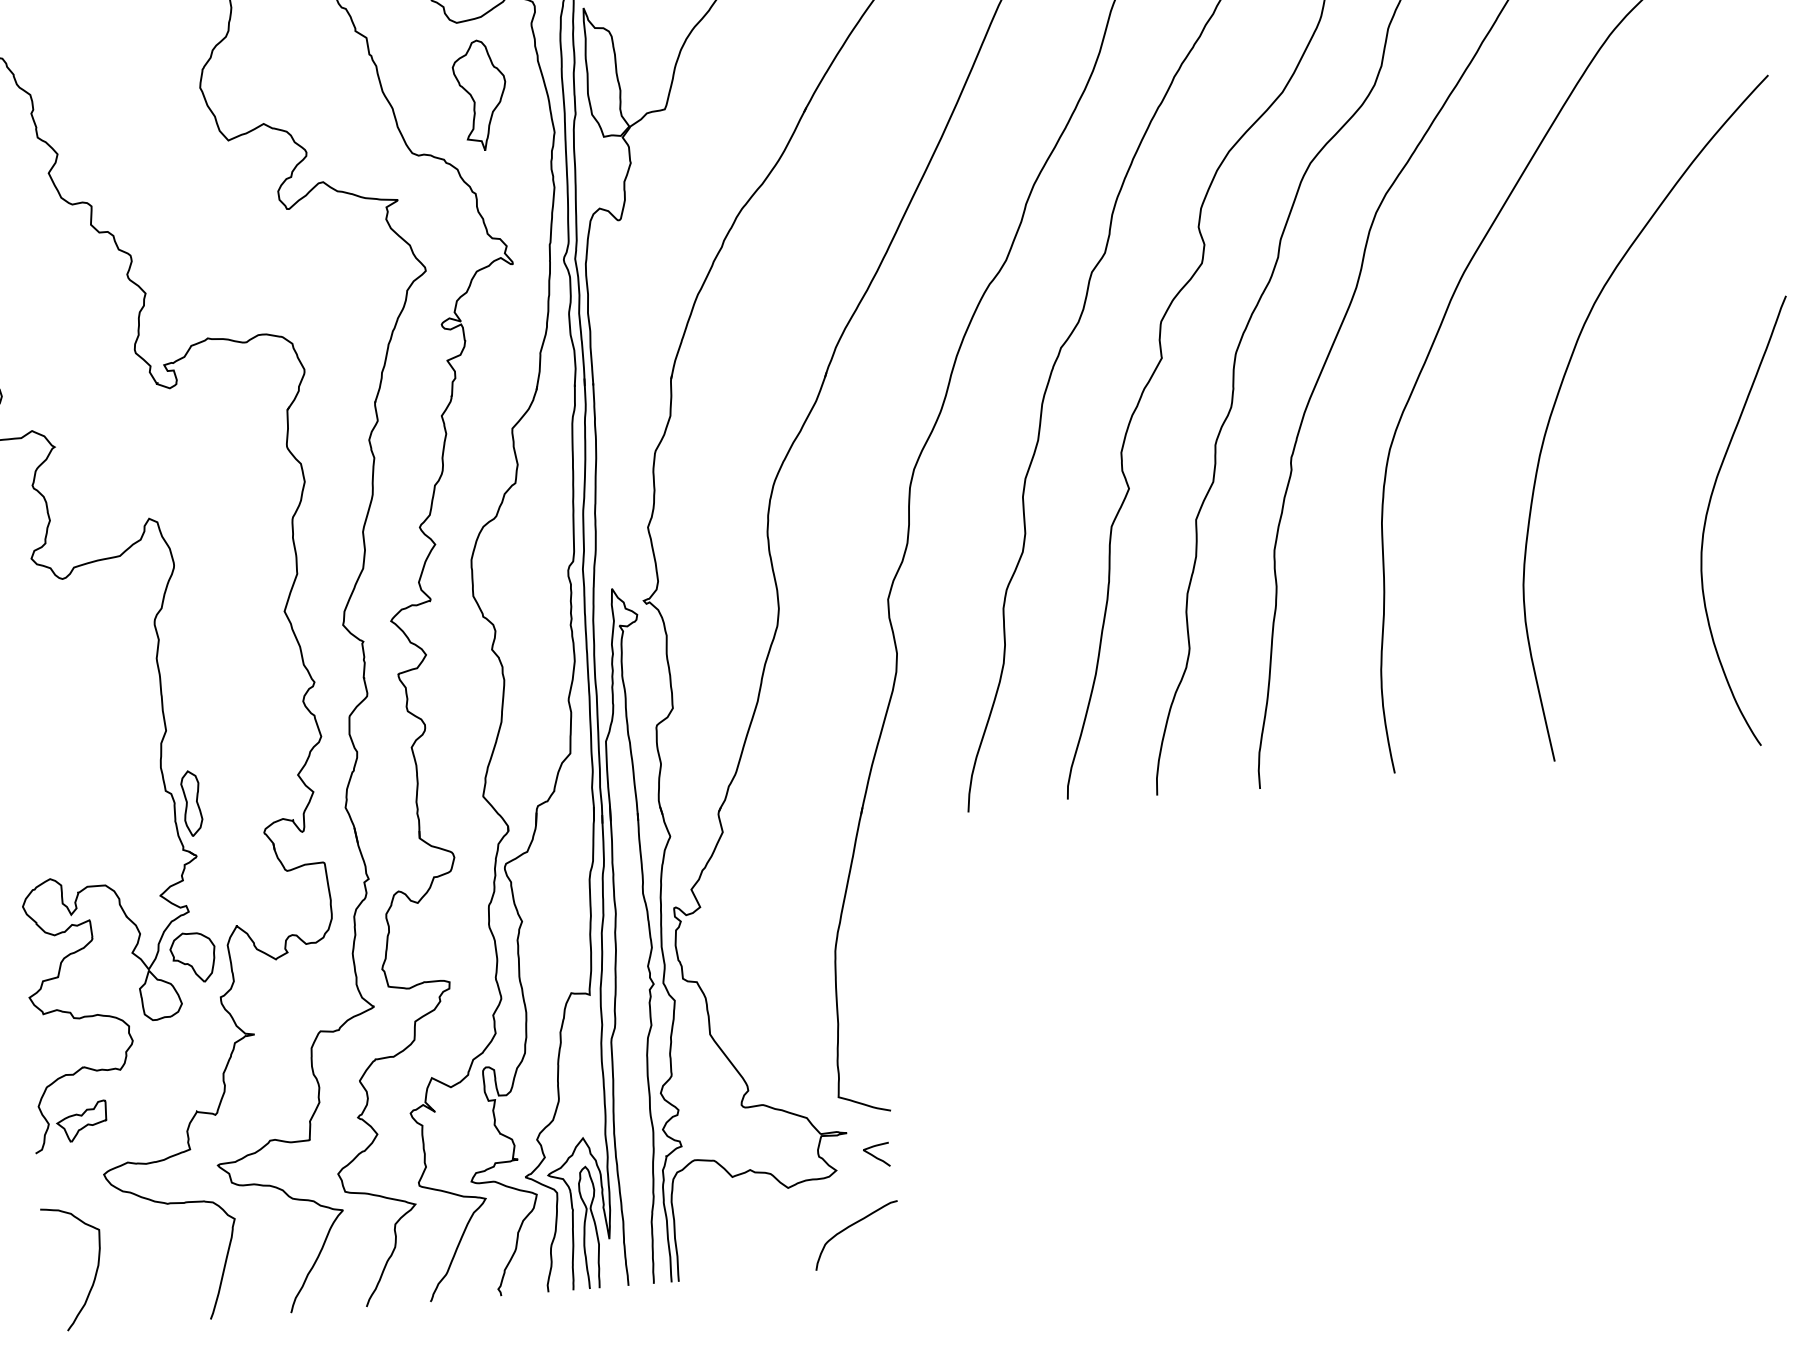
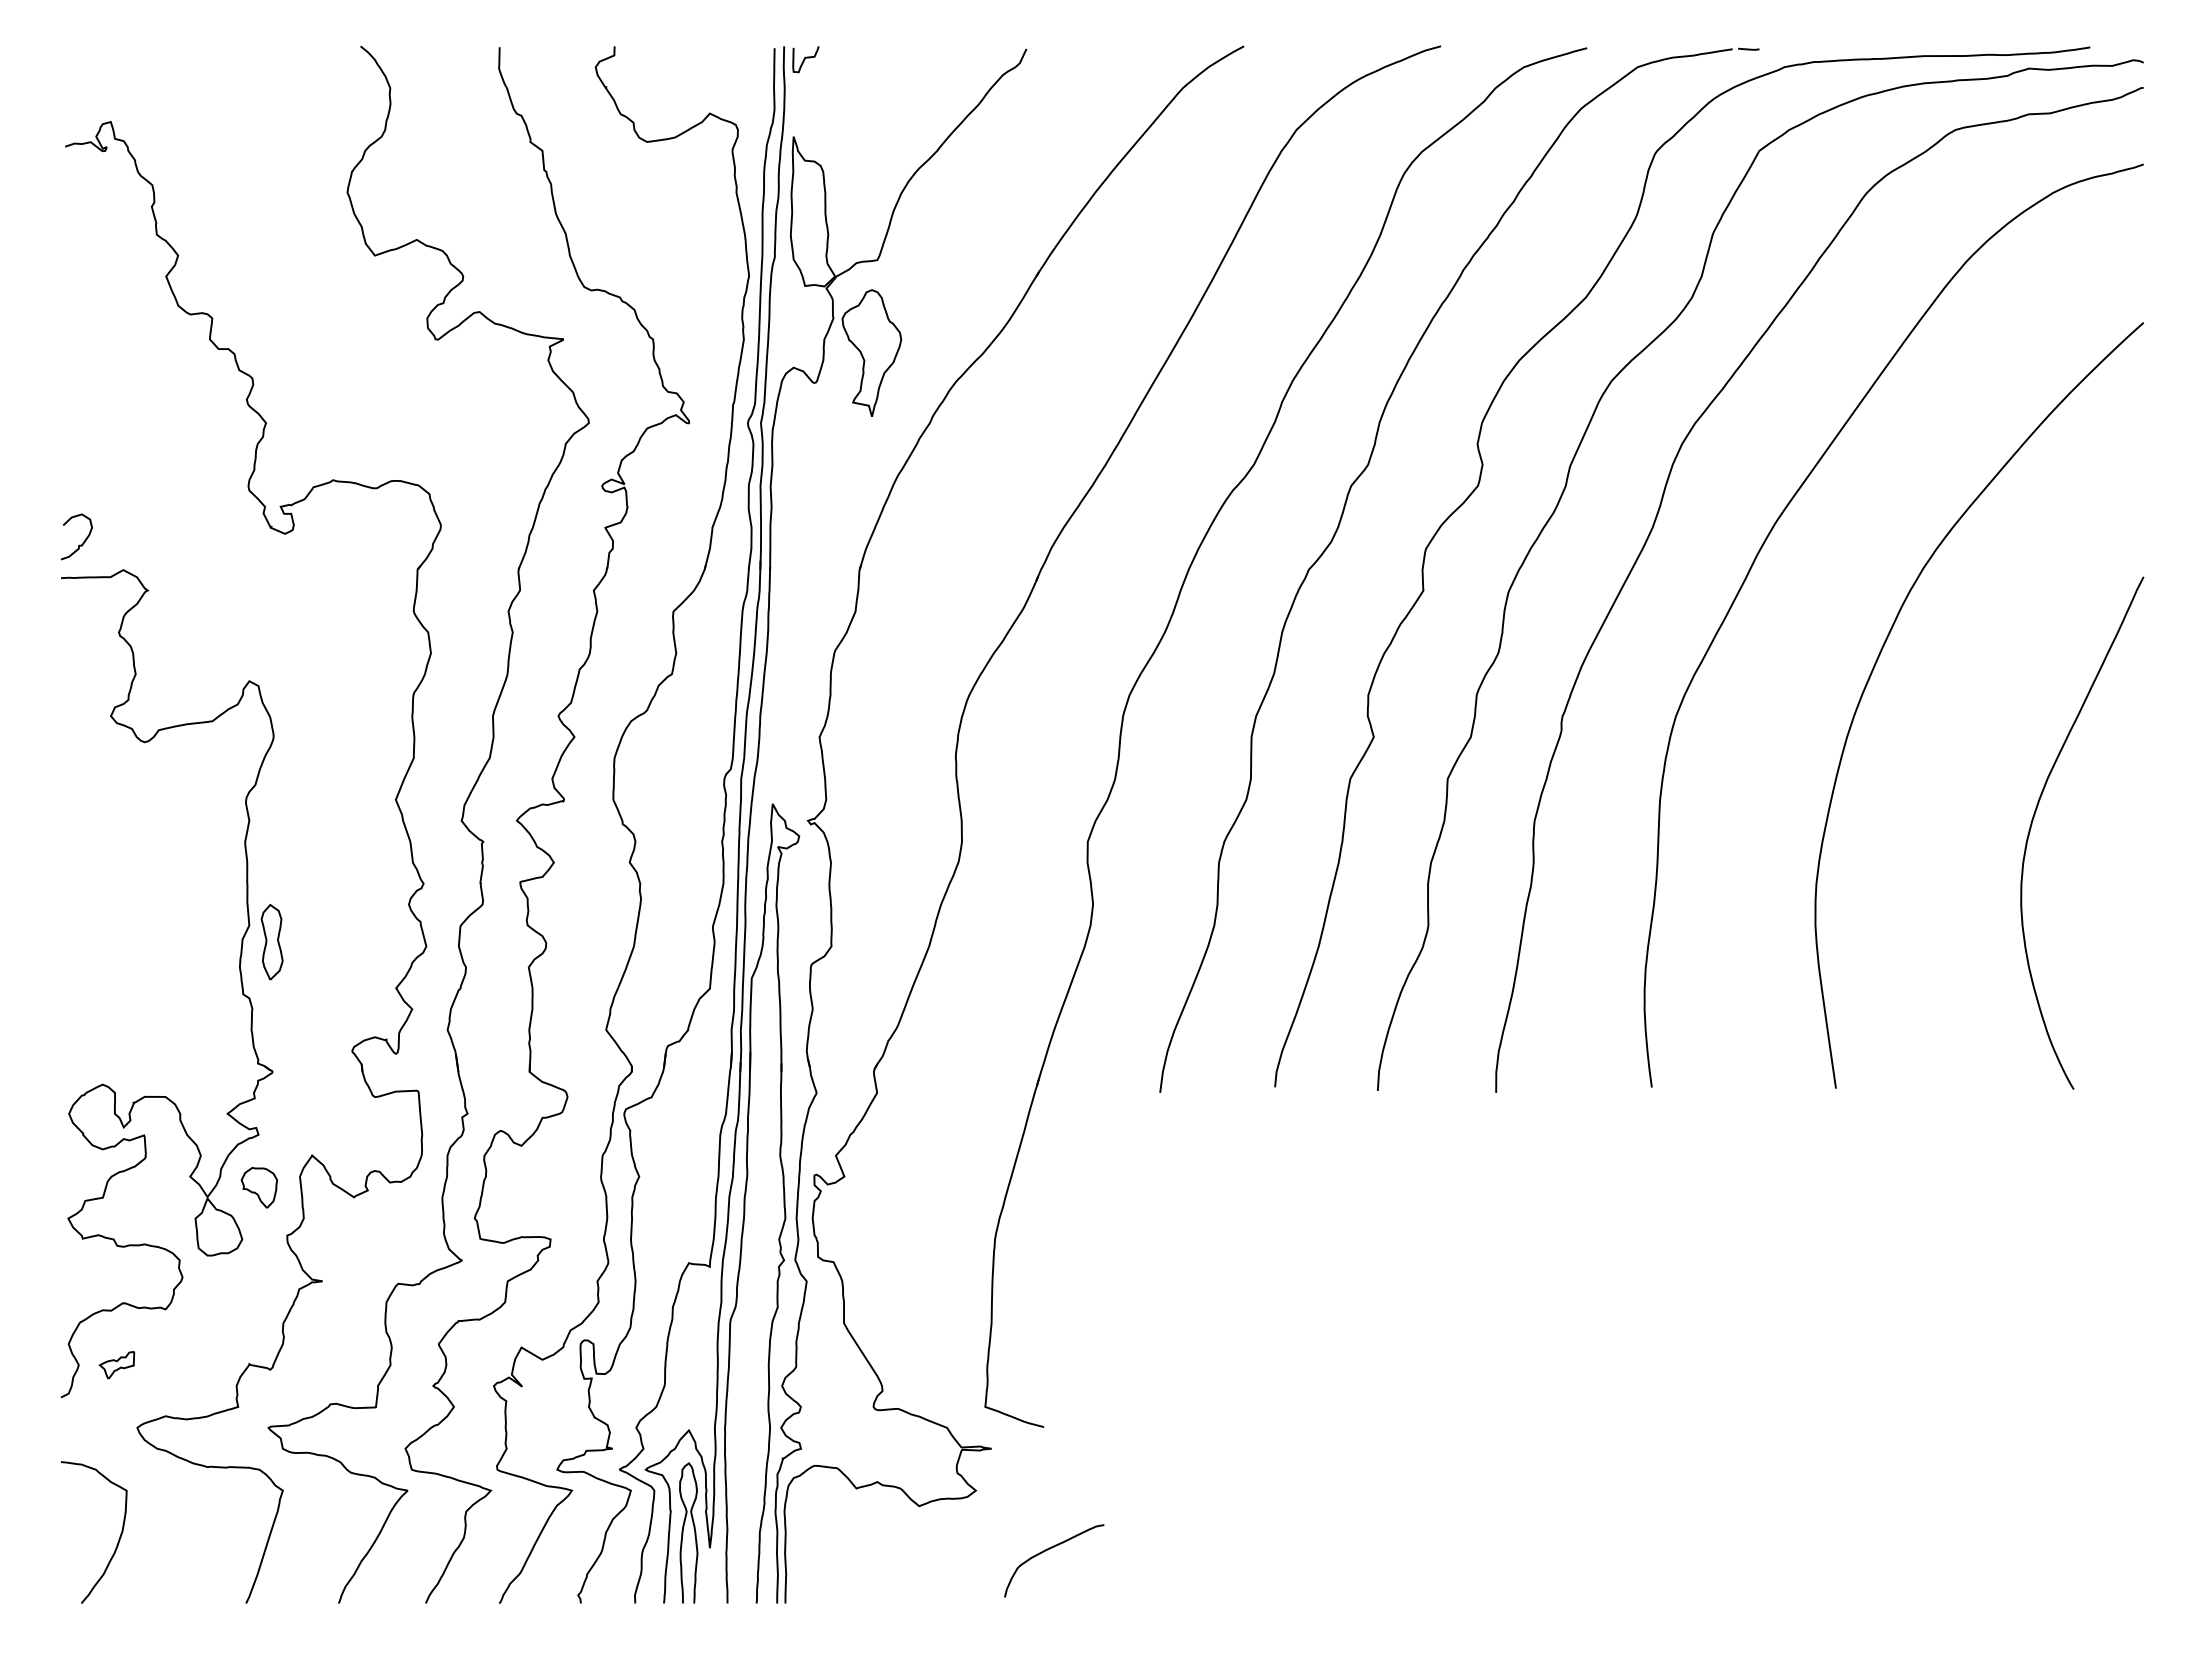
part: (480, 94) -> (871, 352), moved
part: (191, 803) -> (271, 942), moved
part: (193, 957) -> (259, 1187), size x0.7
part: (81, 1121) -> (116, 1365), size x0.6
curve: (874, 1155) -> (1021, 1477), removed
curve: (852, 1225) -> (1050, 1549), moved

